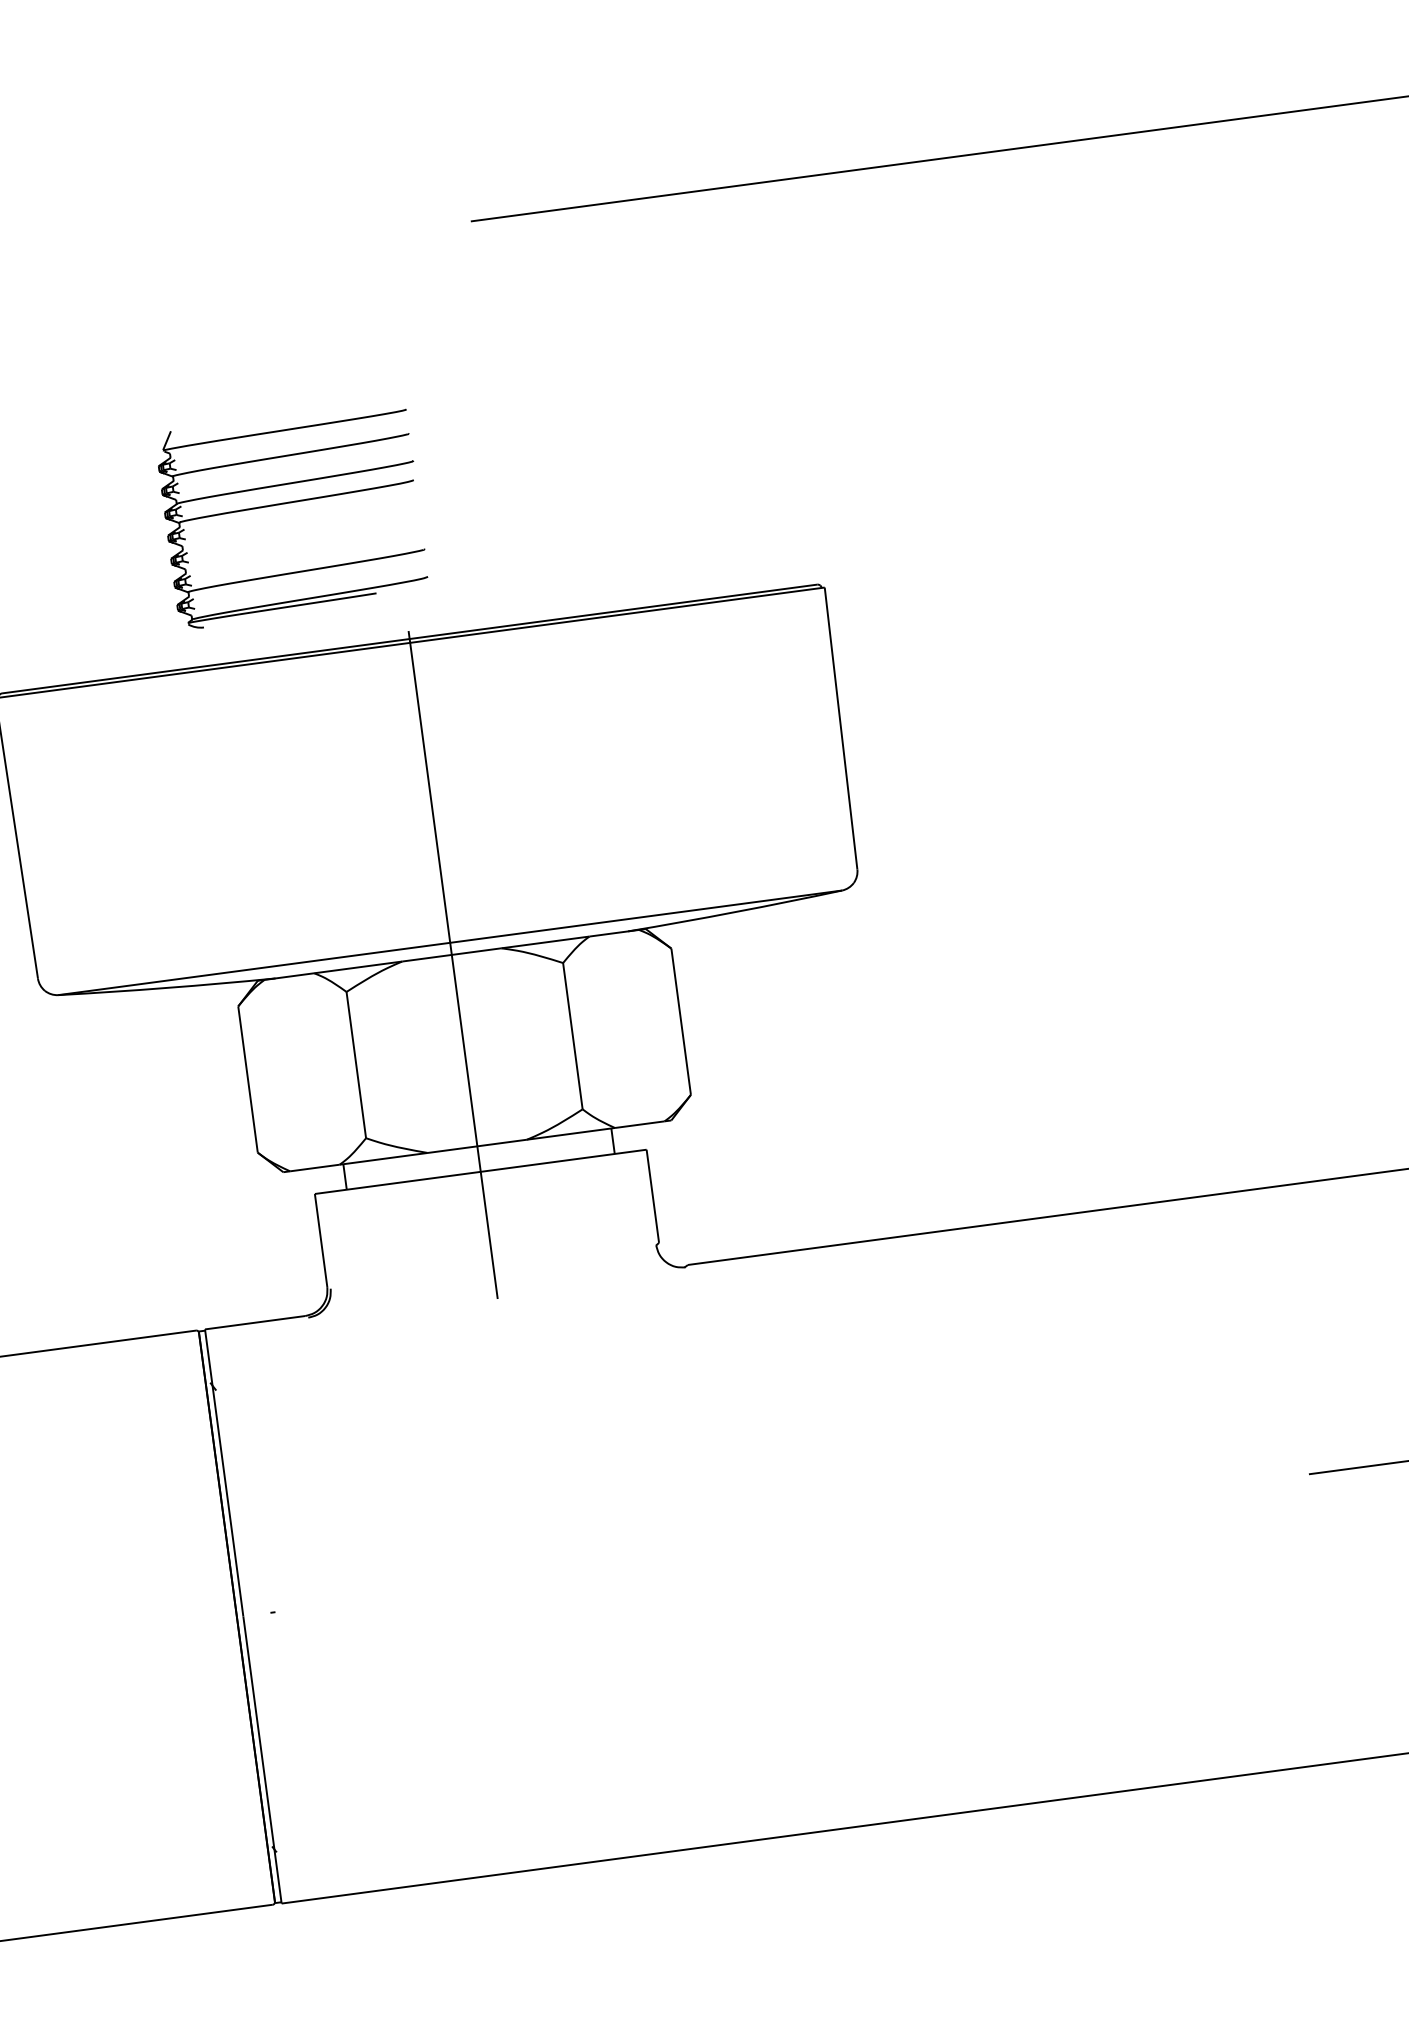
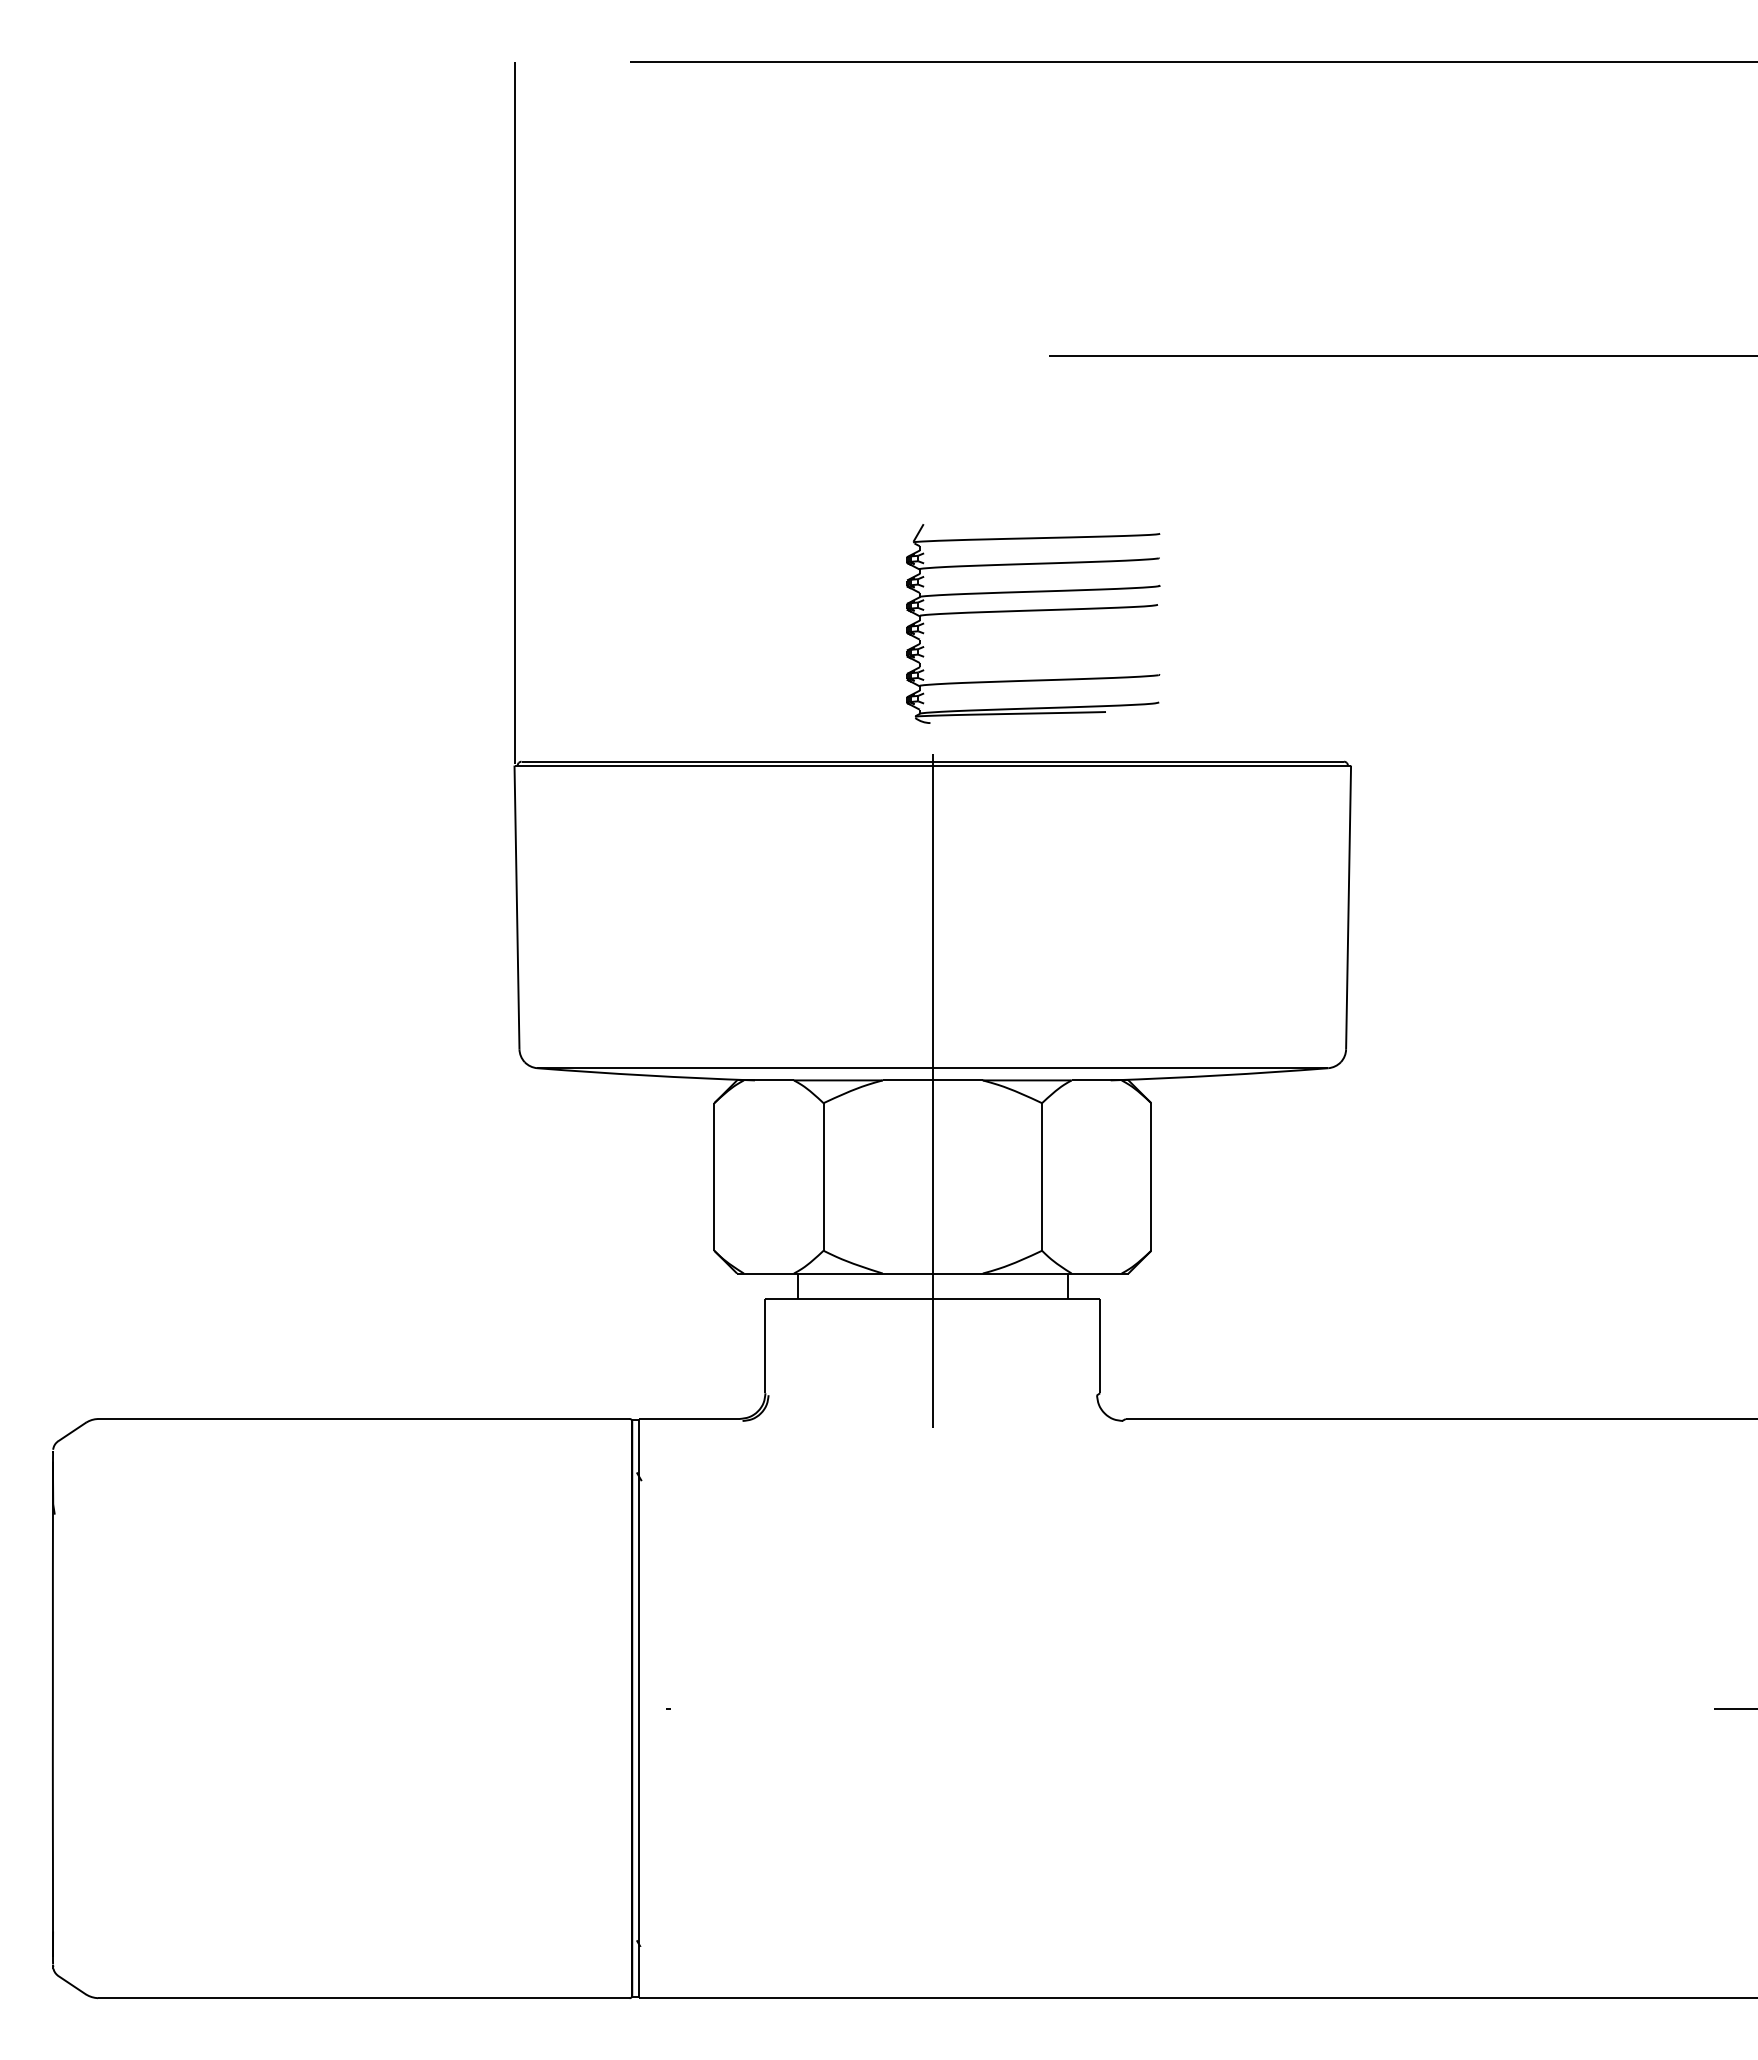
part: (291, 503) -> (1033, 611), moved

